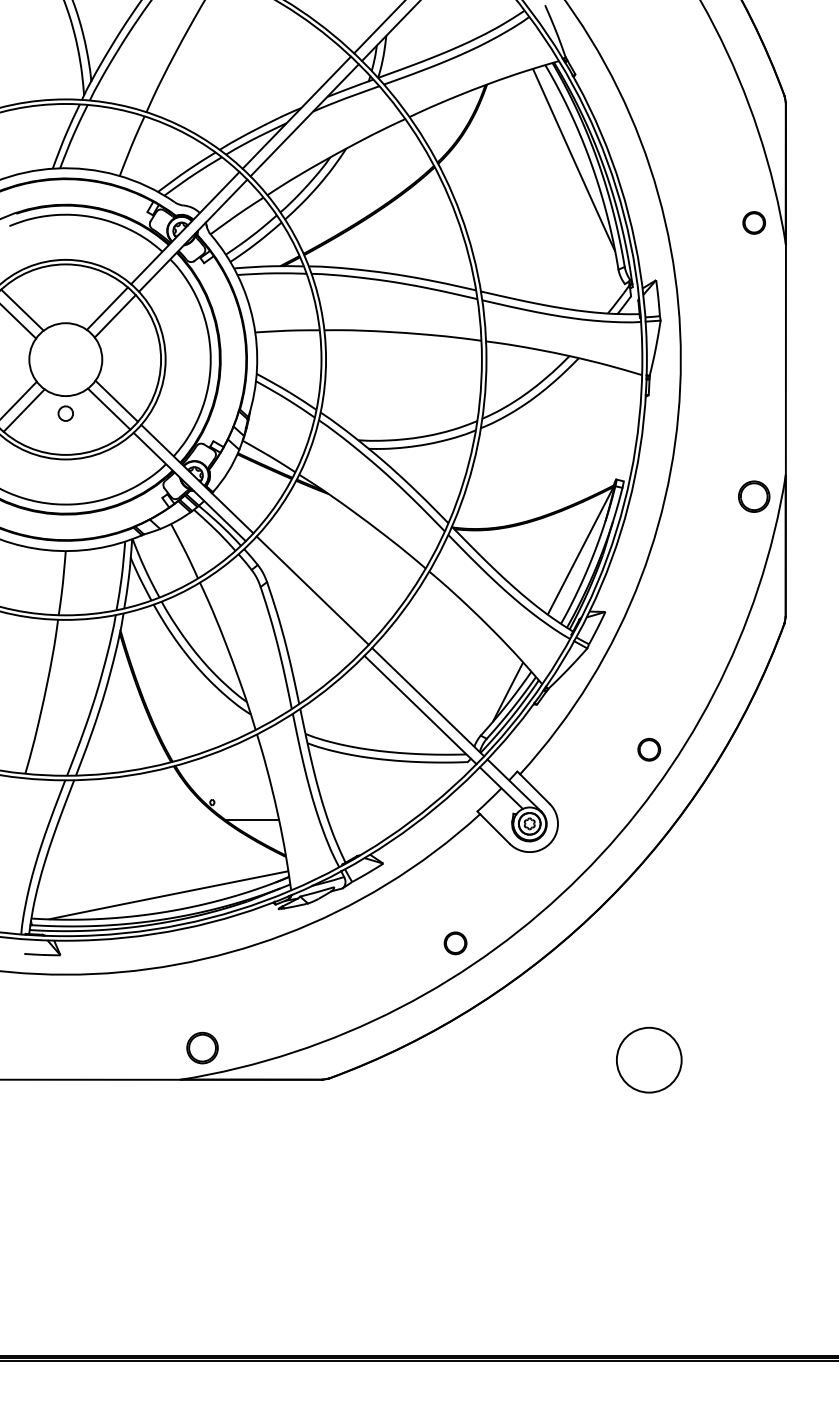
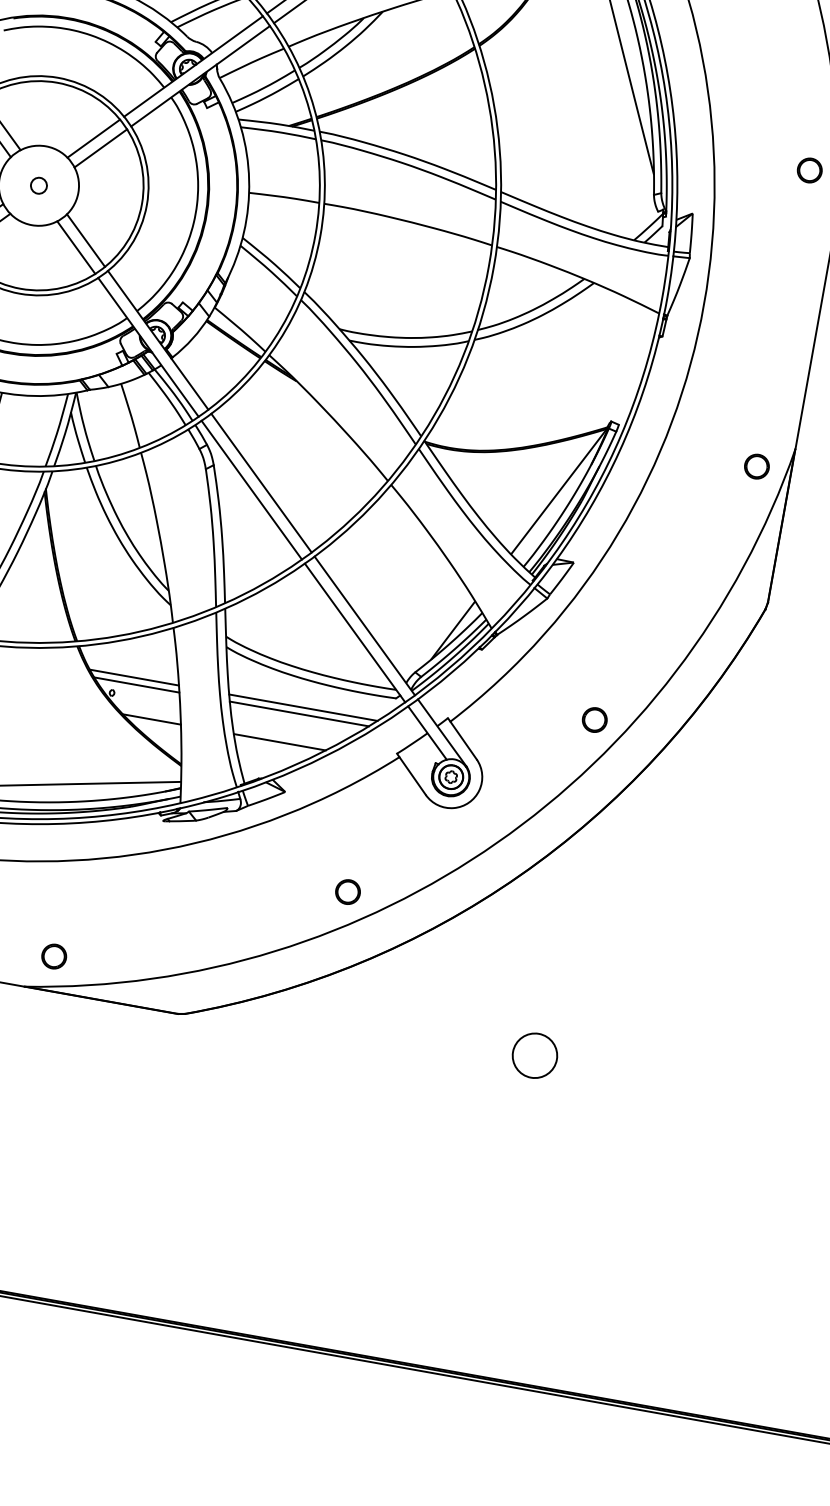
circle: (65, 413) -> (38, 185), moved
circle: (753, 496) -> (756, 466), size x0.71
line: (305, 598) -> (252, 490), added
line: (229, 785) -> (133, 677), added
line: (385, 785) -> (302, 707), added
line: (232, 791) -> (136, 684), added
line: (383, 791) -> (299, 713), added
line: (370, 819) -> (279, 741), added
part: (202, 1047) -> (54, 955), size x0.71
circle: (649, 1059) -> (535, 1055), size x0.62

